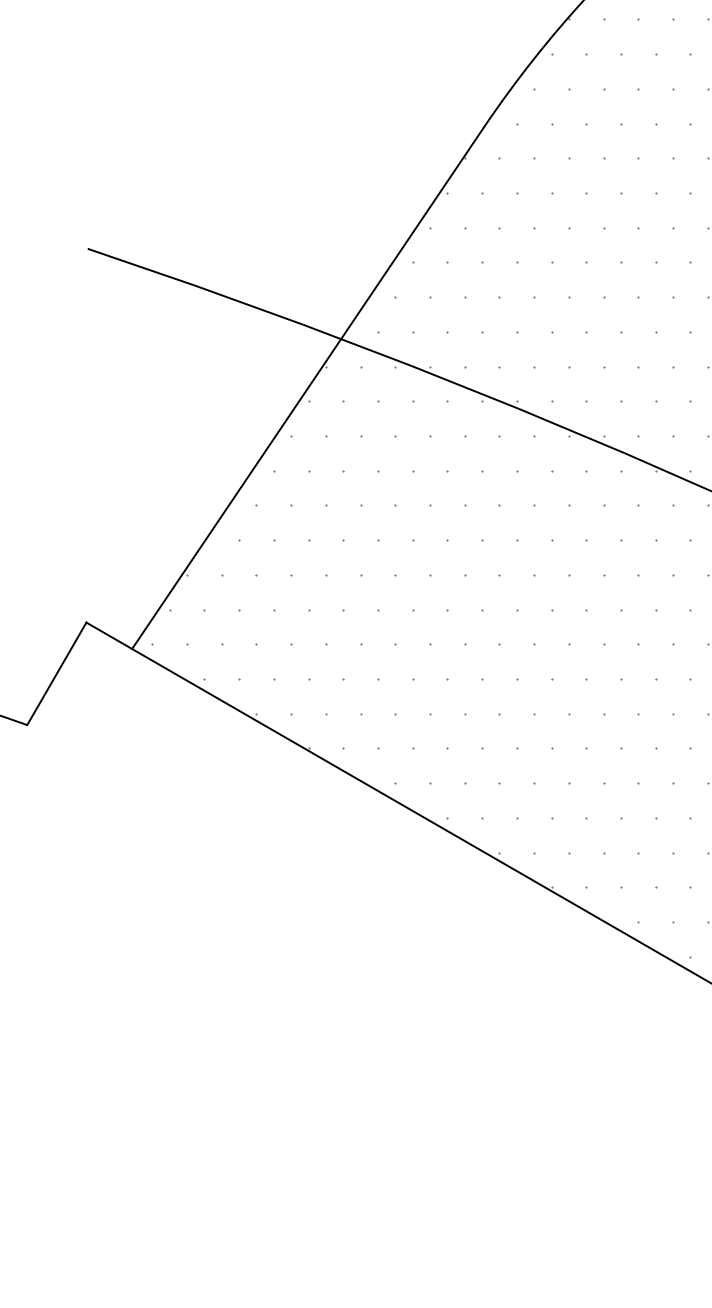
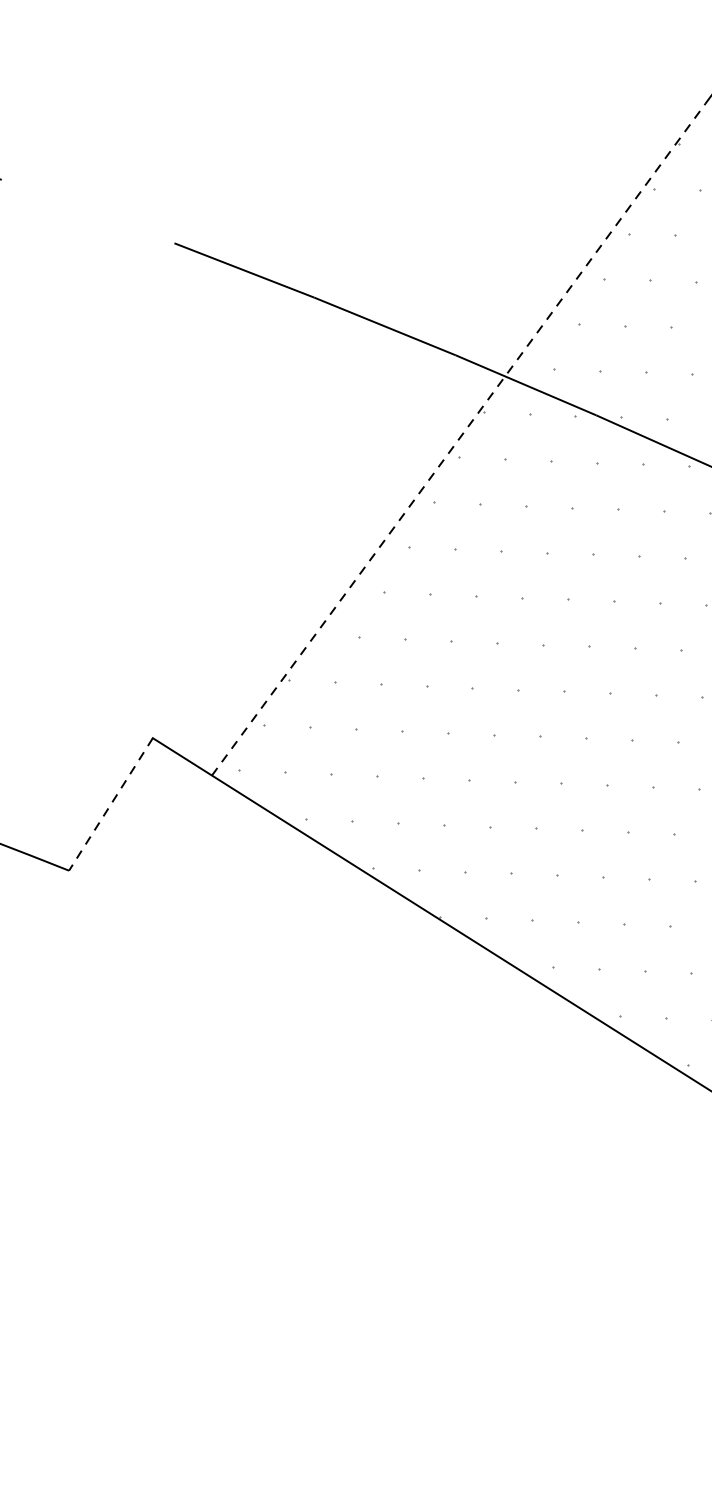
line: (308, 387) -> (459, 438), solid -> dashed
line: (56, 674) -> (110, 805), solid -> dashed

